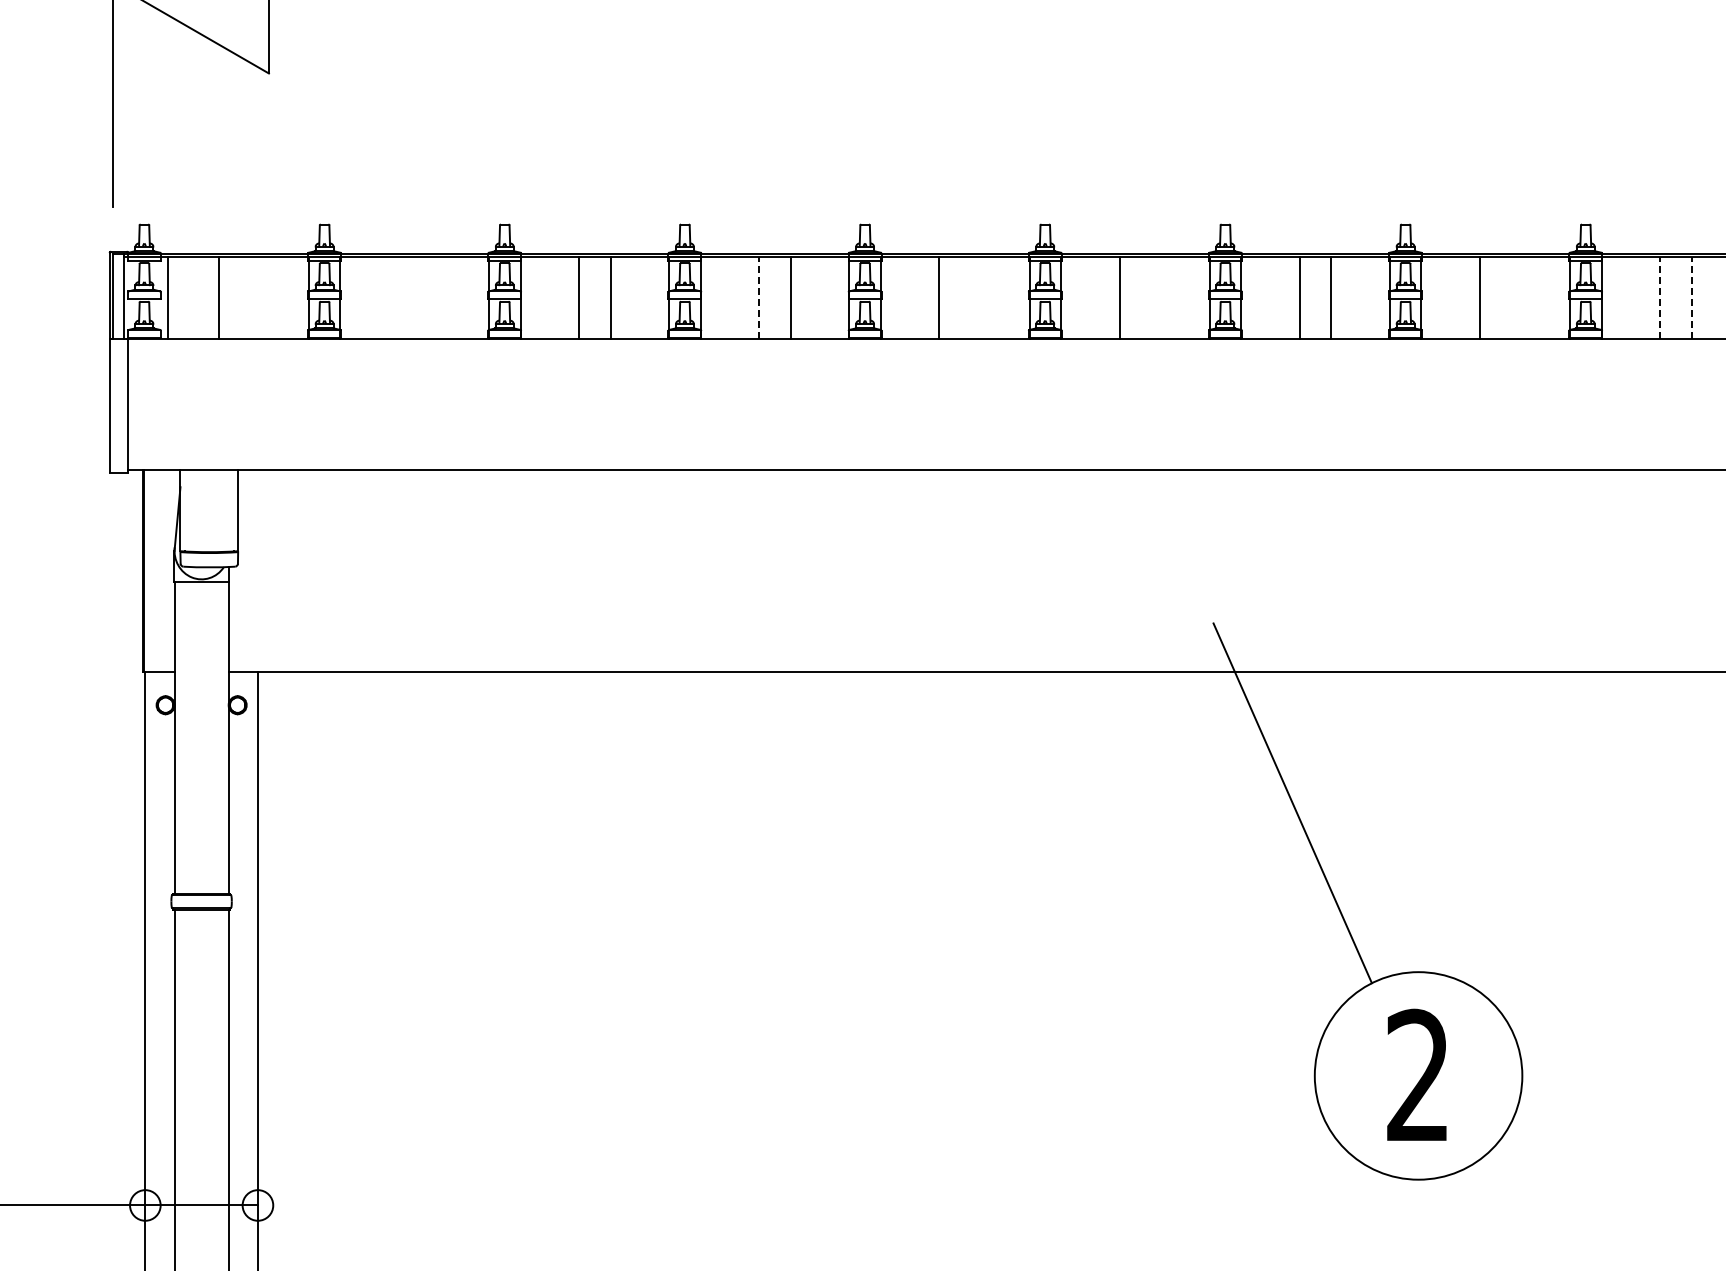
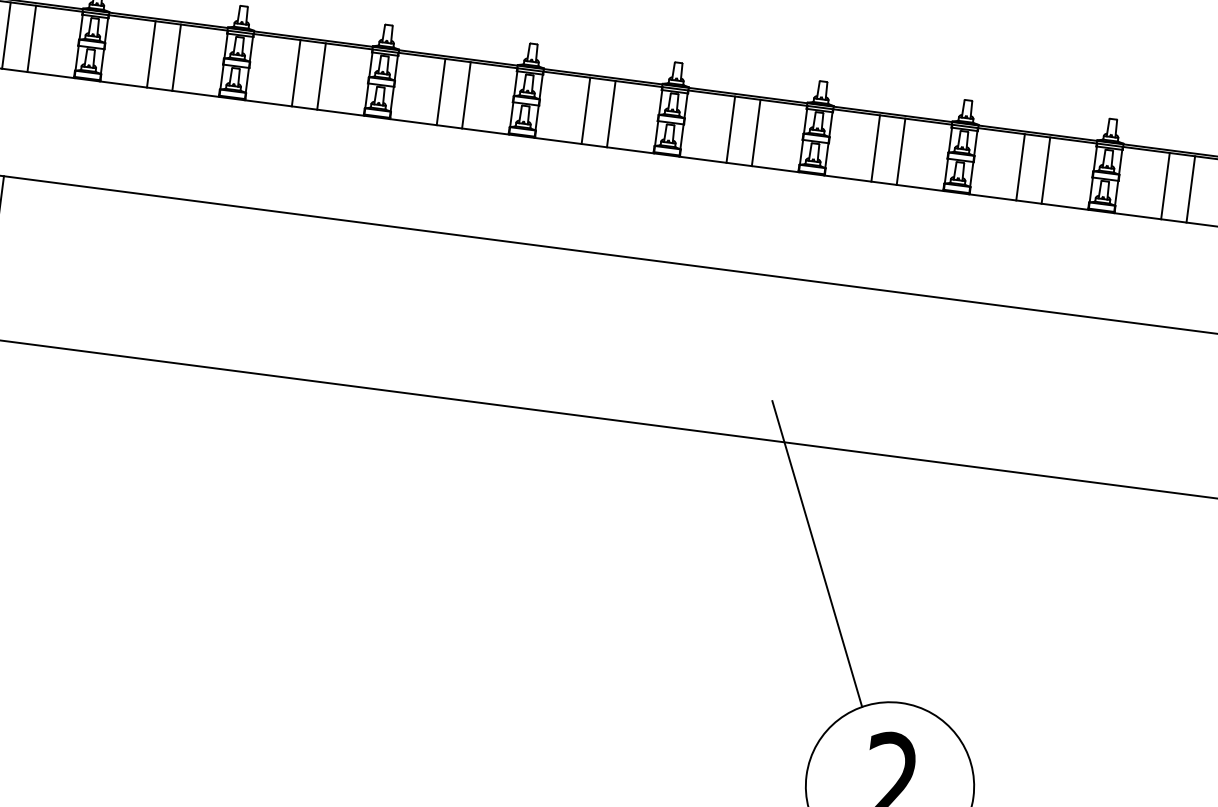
line: (250, 297) -> (32, 38), added
line: (398, 297) -> (151, 53), added
line: (430, 297) -> (176, 57), added
line: (759, 297) -> (441, 91), dashed -> solid
line: (970, 297) -> (610, 113), added
line: (1151, 297) -> (756, 132), added
line: (1511, 297) -> (1046, 170), added
line: (1660, 297) -> (1165, 185), dashed -> solid
line: (1691, 297) -> (1190, 188), dashed -> solid

